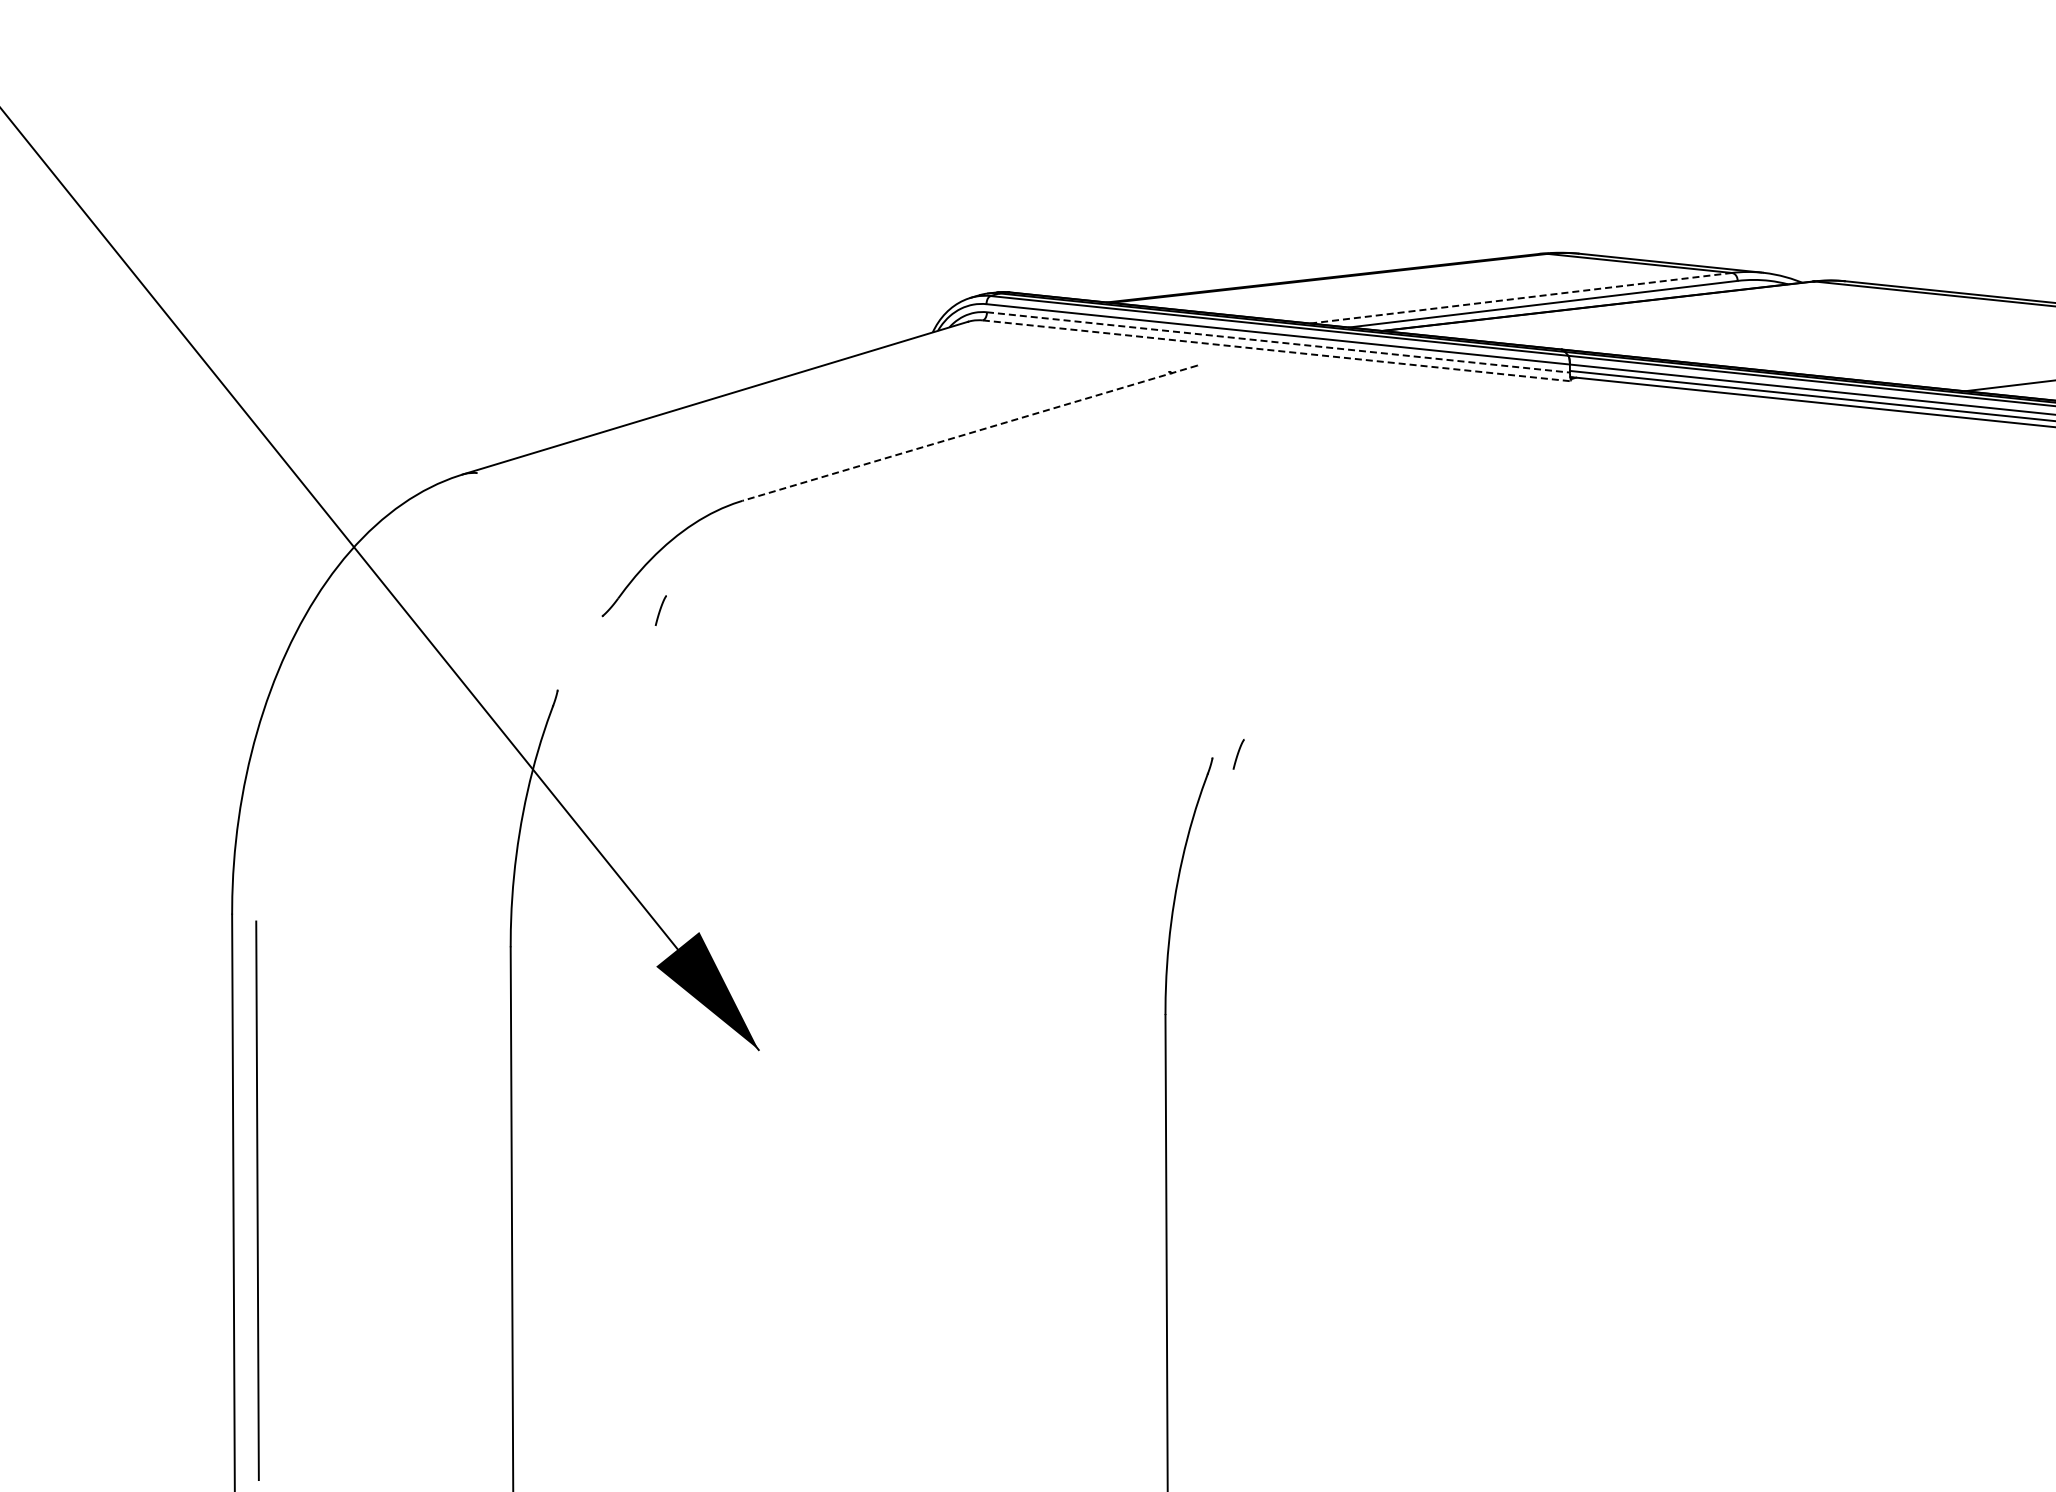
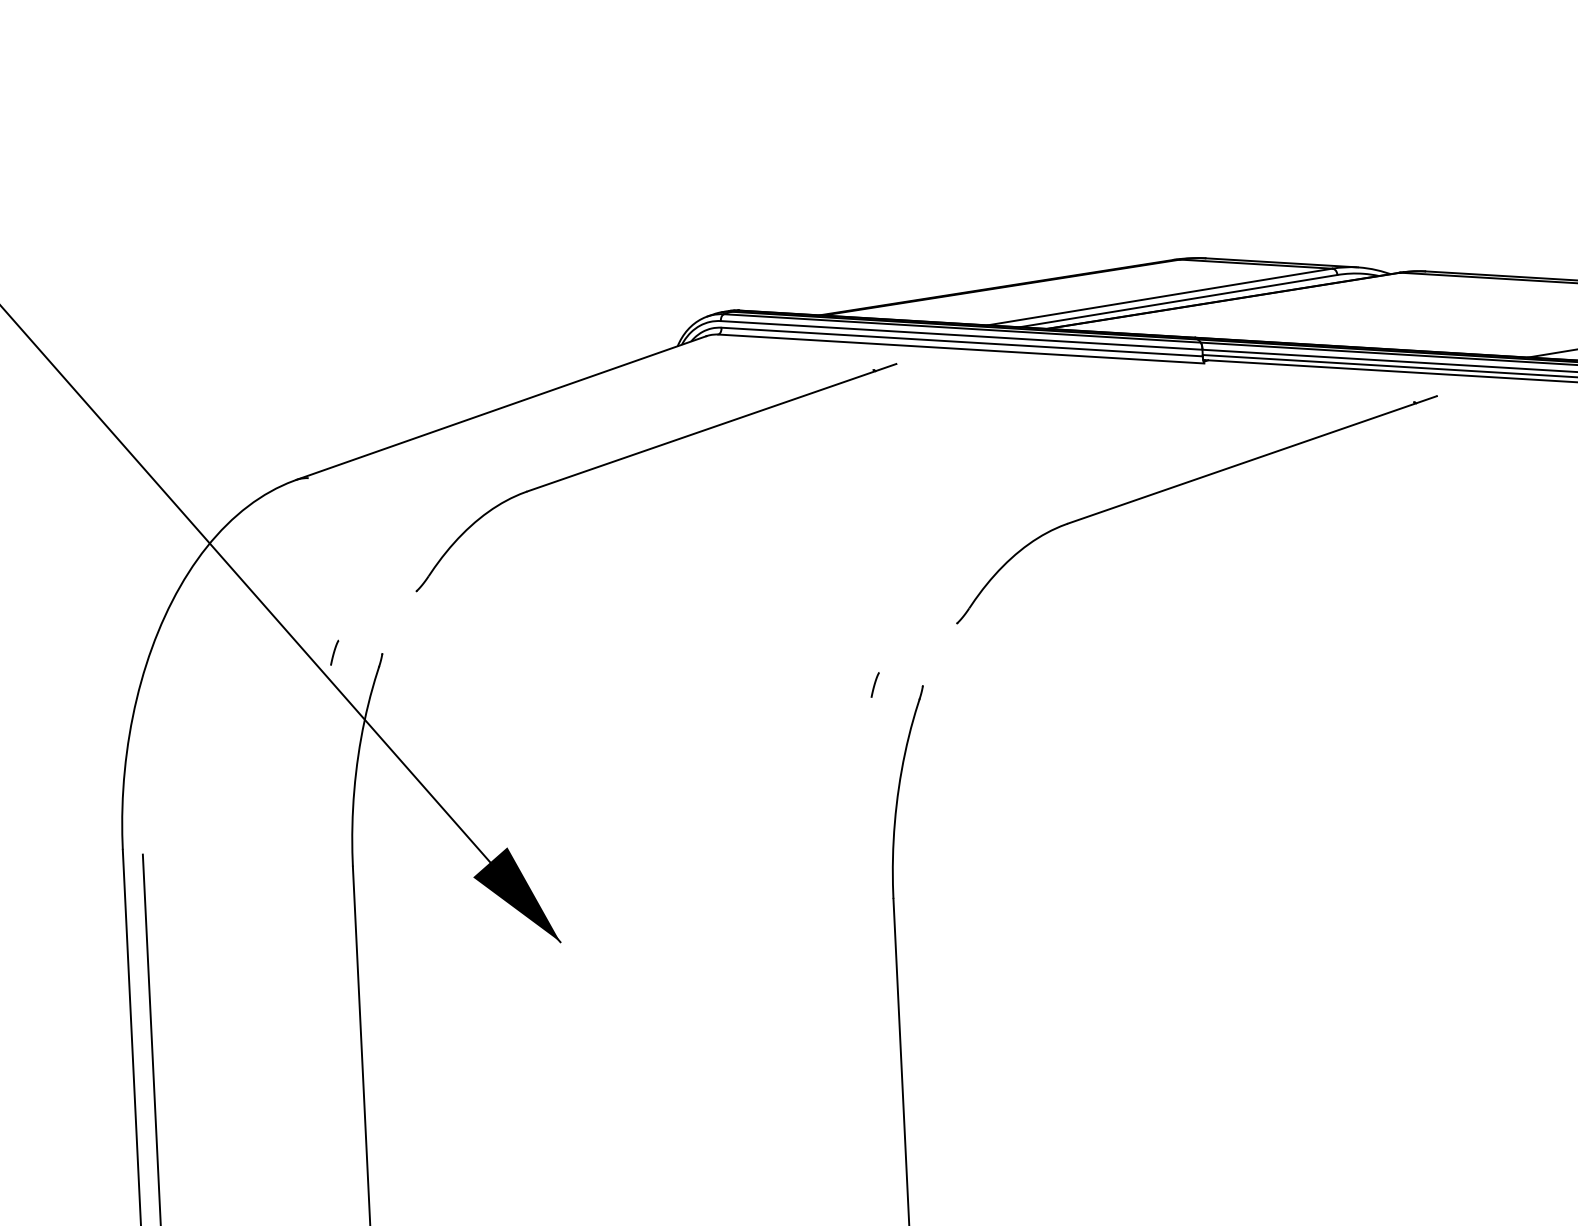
line: (1521, 298) -> (1160, 297), dashed -> solid
line: (1278, 342) -> (962, 342), dashed -> solid
line: (1277, 350) -> (961, 348), dashed -> solid
line: (969, 433) -> (711, 427), dashed -> solid
part: (1543, 526) -> (1186, 483), added
line: (660, 610) -> (334, 652), moved
line: (1238, 754) -> (875, 685), moved

